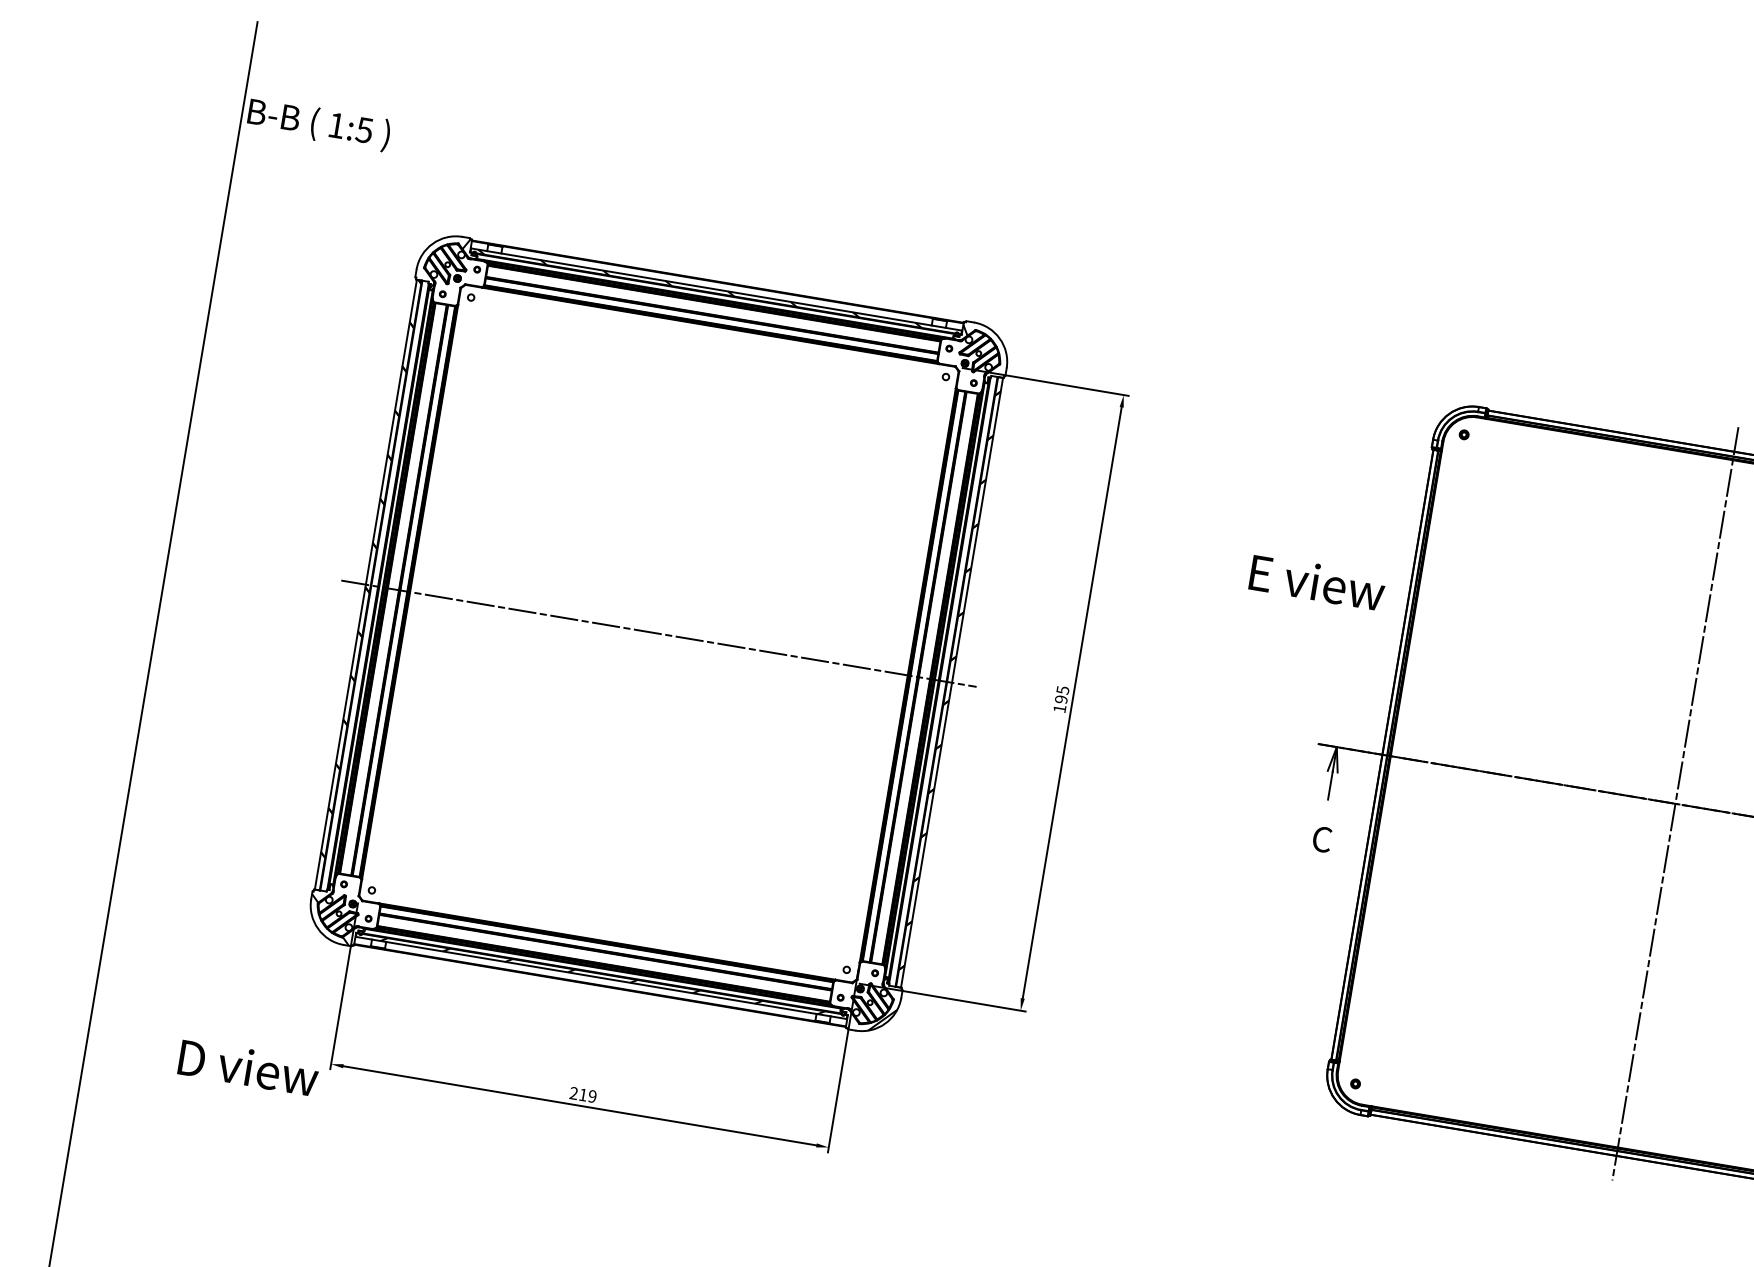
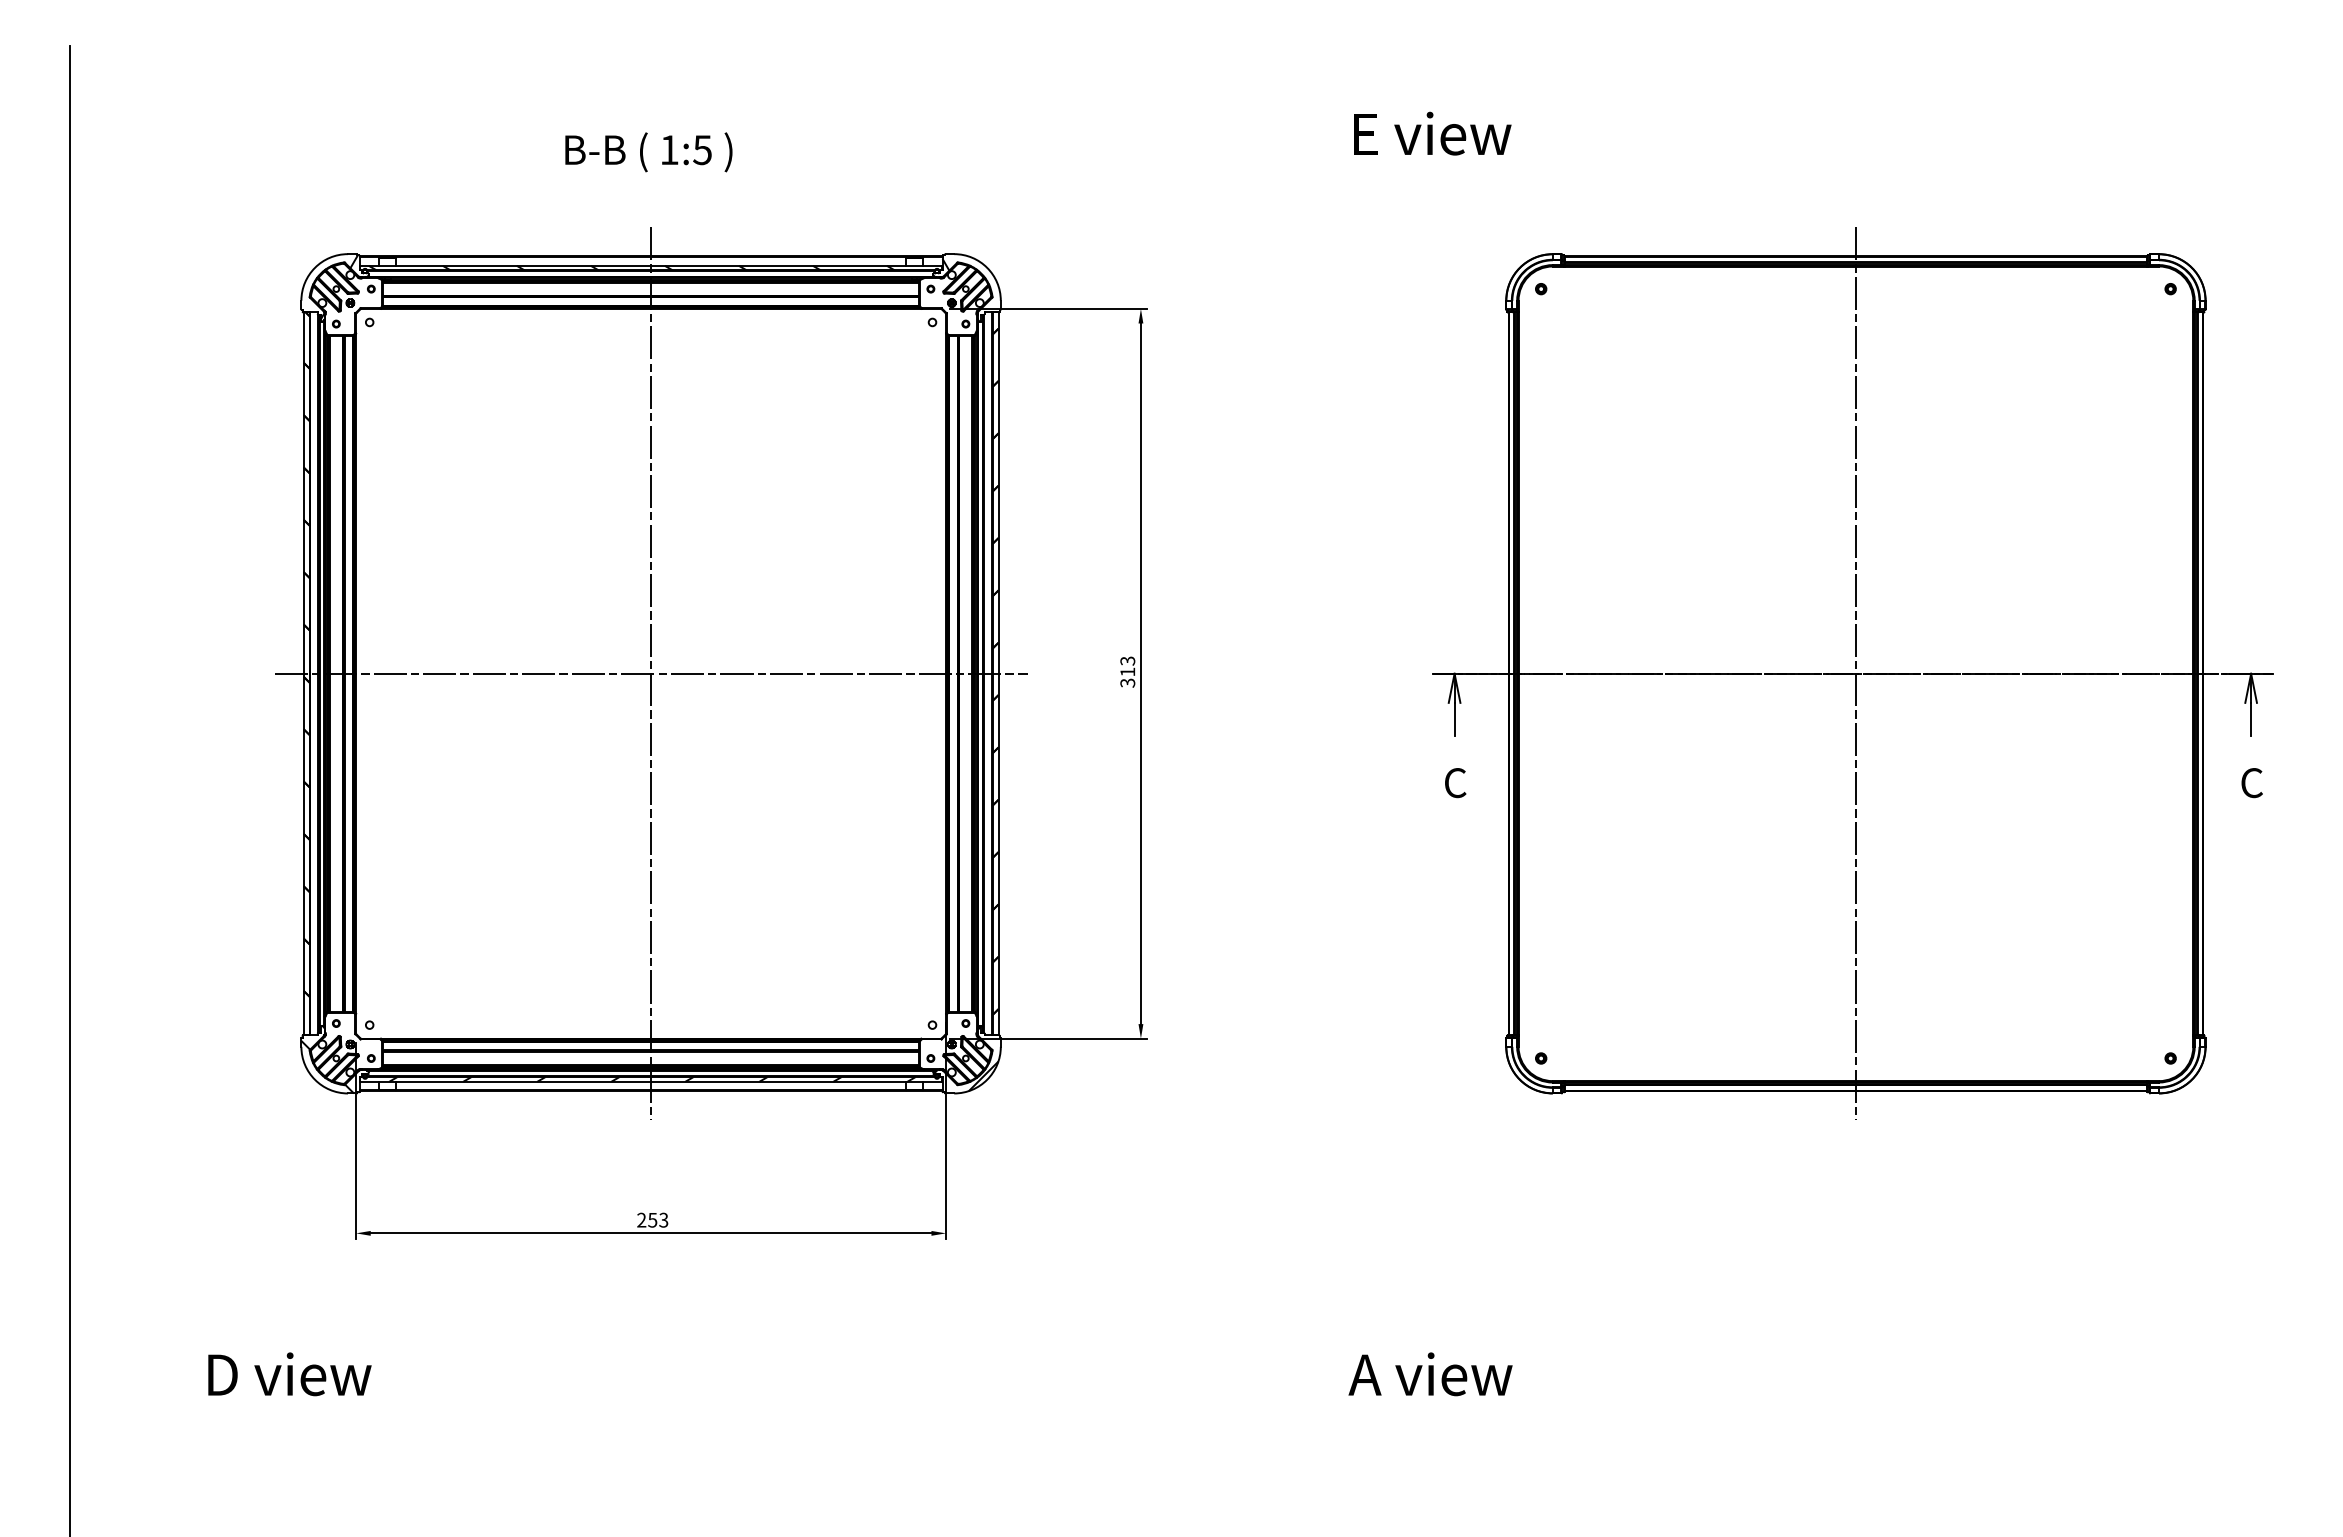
text: (318, 124) -> (648, 152), moved
text: (1317, 582) -> (1432, 133), moved
line: (659, 633) -> (651, 673), added
text: (1061, 699) -> (1127, 671), 195 -> 313
text: (248, 1067) -> (289, 1374), moved
text: (588, 1096) -> (658, 1220), 219 -> 253

